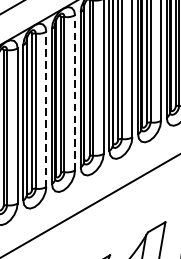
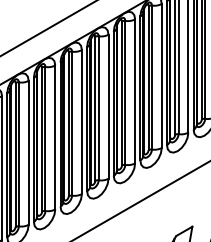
line: (75, 92) -> (108, 106), dashed -> solid
line: (45, 109) -> (81, 122), dashed -> solid

